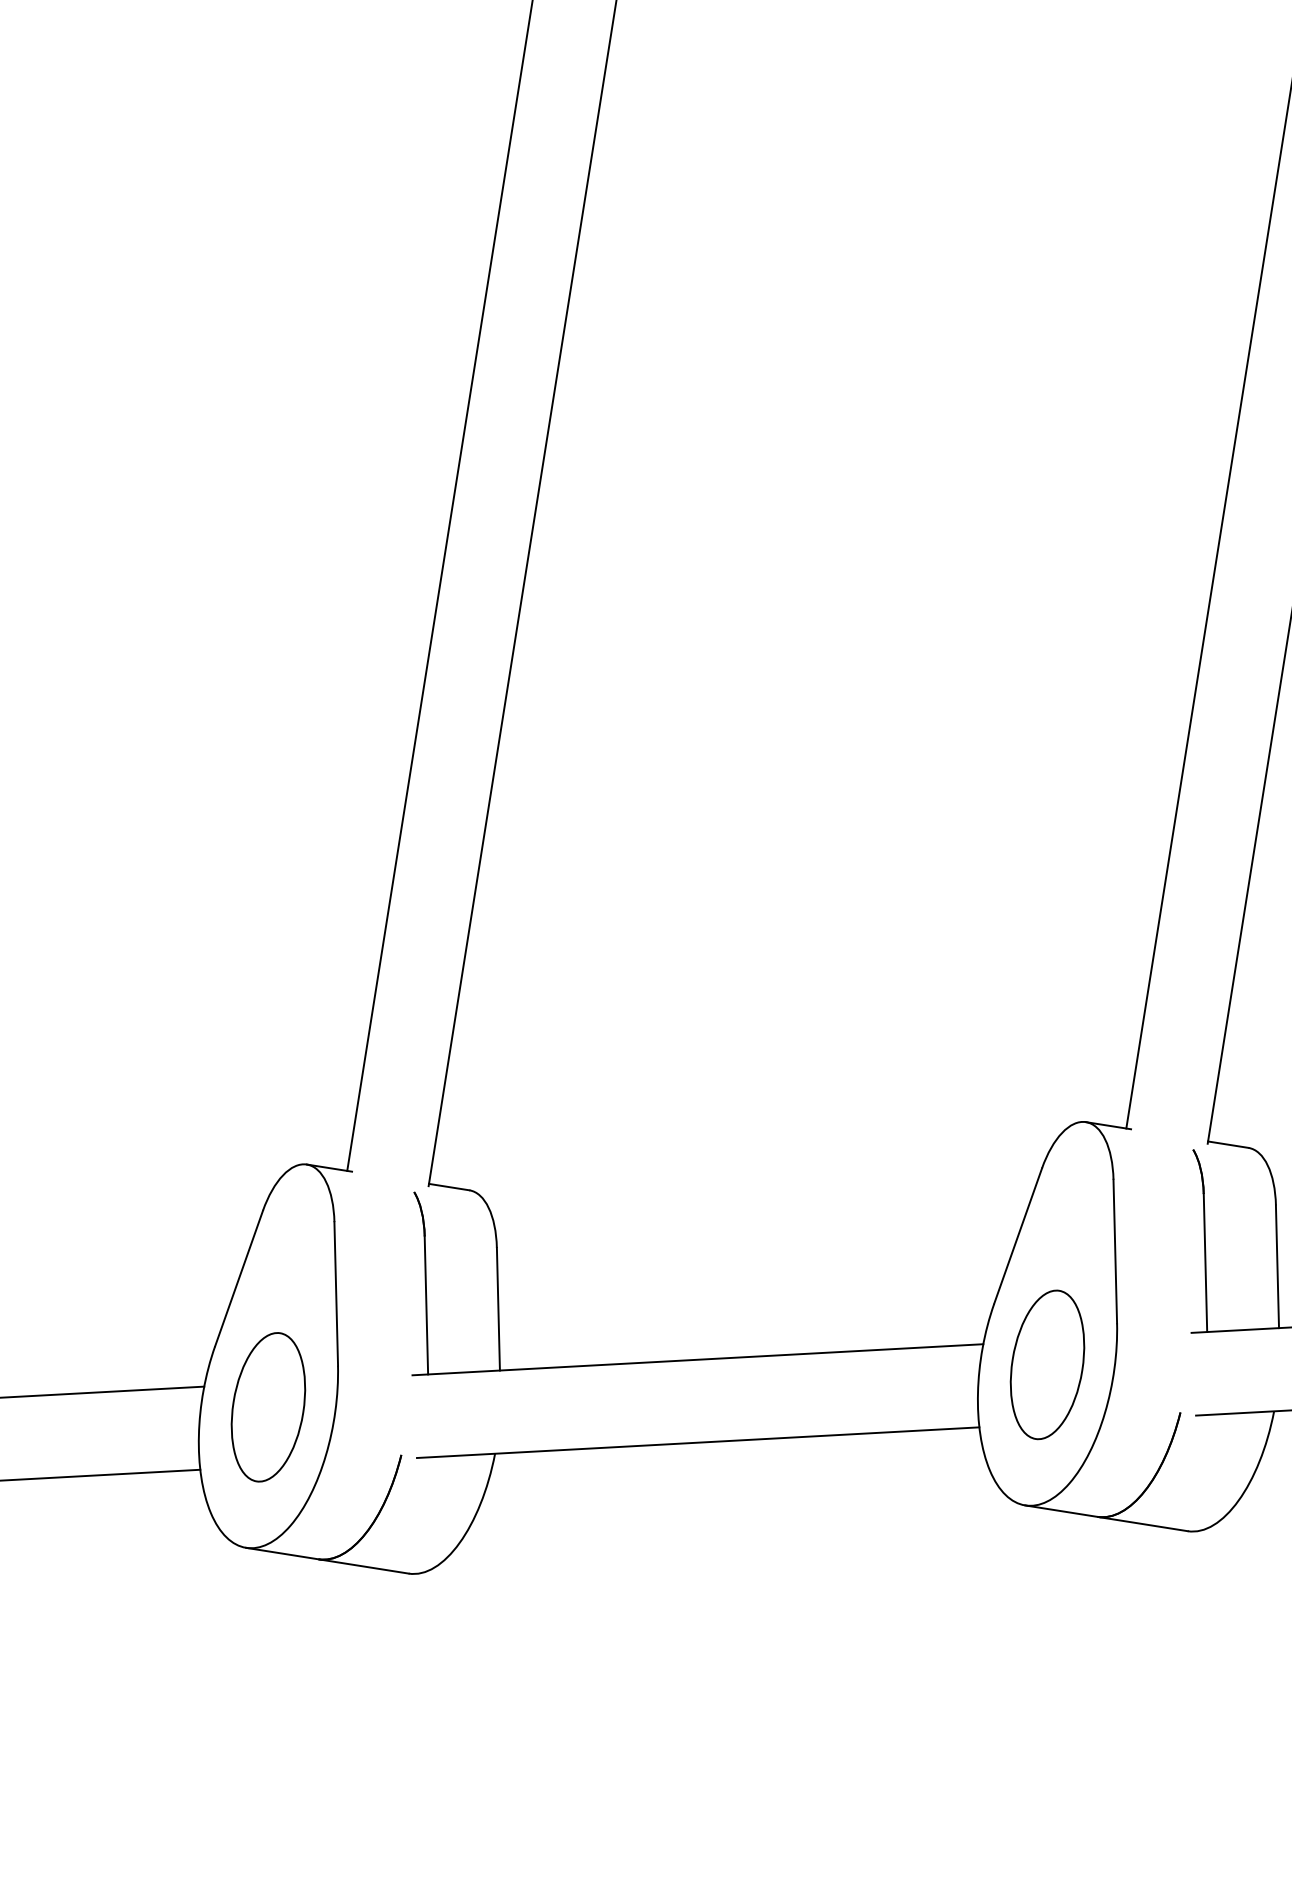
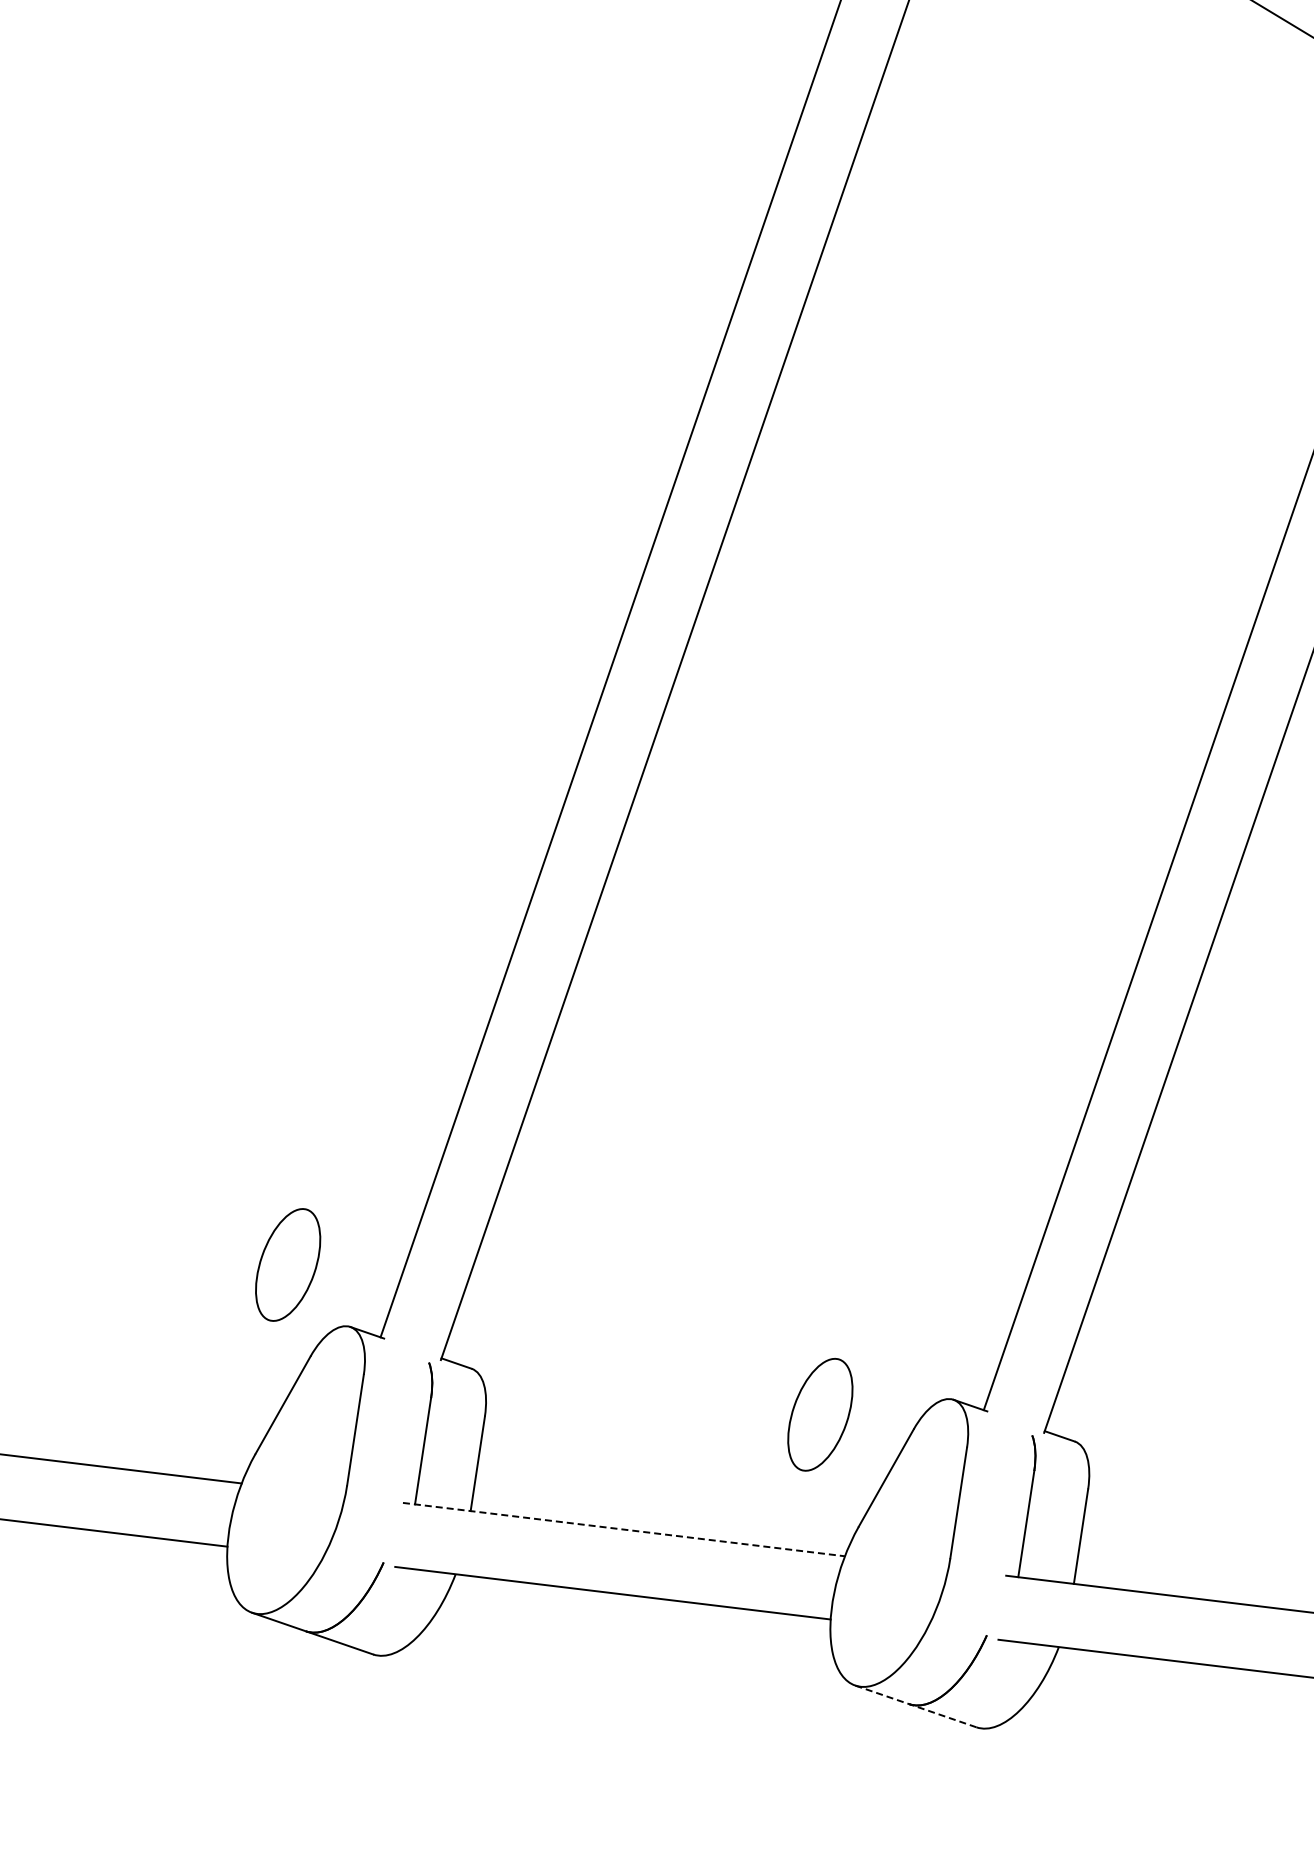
line: (697, 1359) -> (623, 1529), solid -> dashed
part: (1047, 1364) -> (820, 1414), moved
part: (268, 1406) -> (288, 1264), moved
line: (1106, 1518) -> (915, 1706), solid -> dashed

